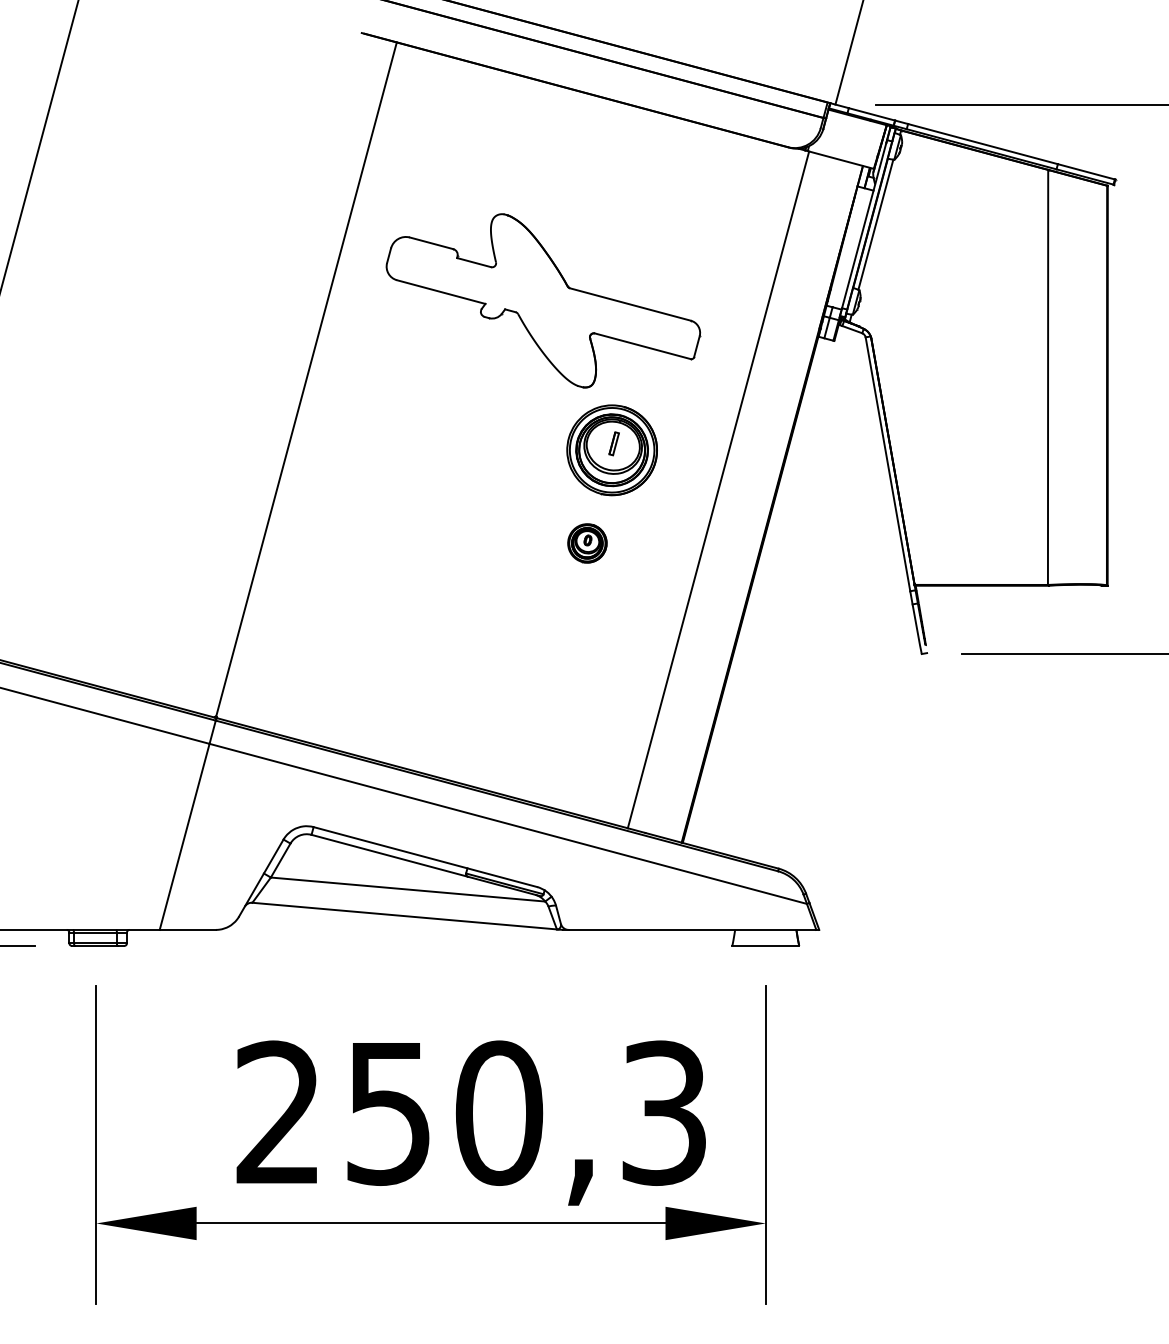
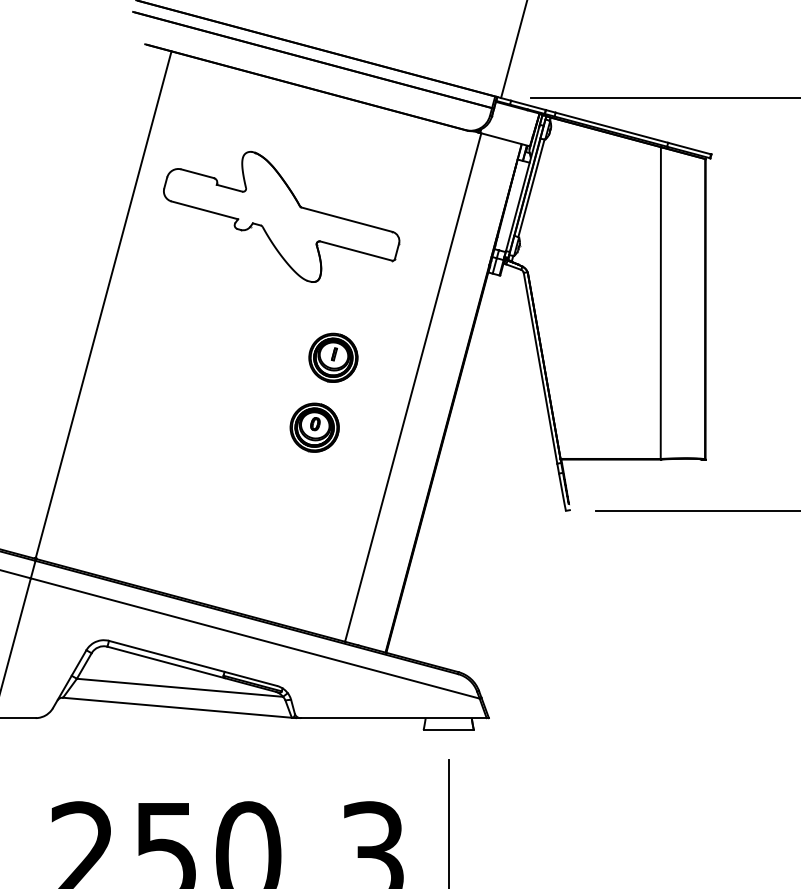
part: (543, 300) -> (281, 216), moved
part: (612, 450) -> (333, 357), size x0.71
part: (587, 543) -> (314, 427), size x1.67

